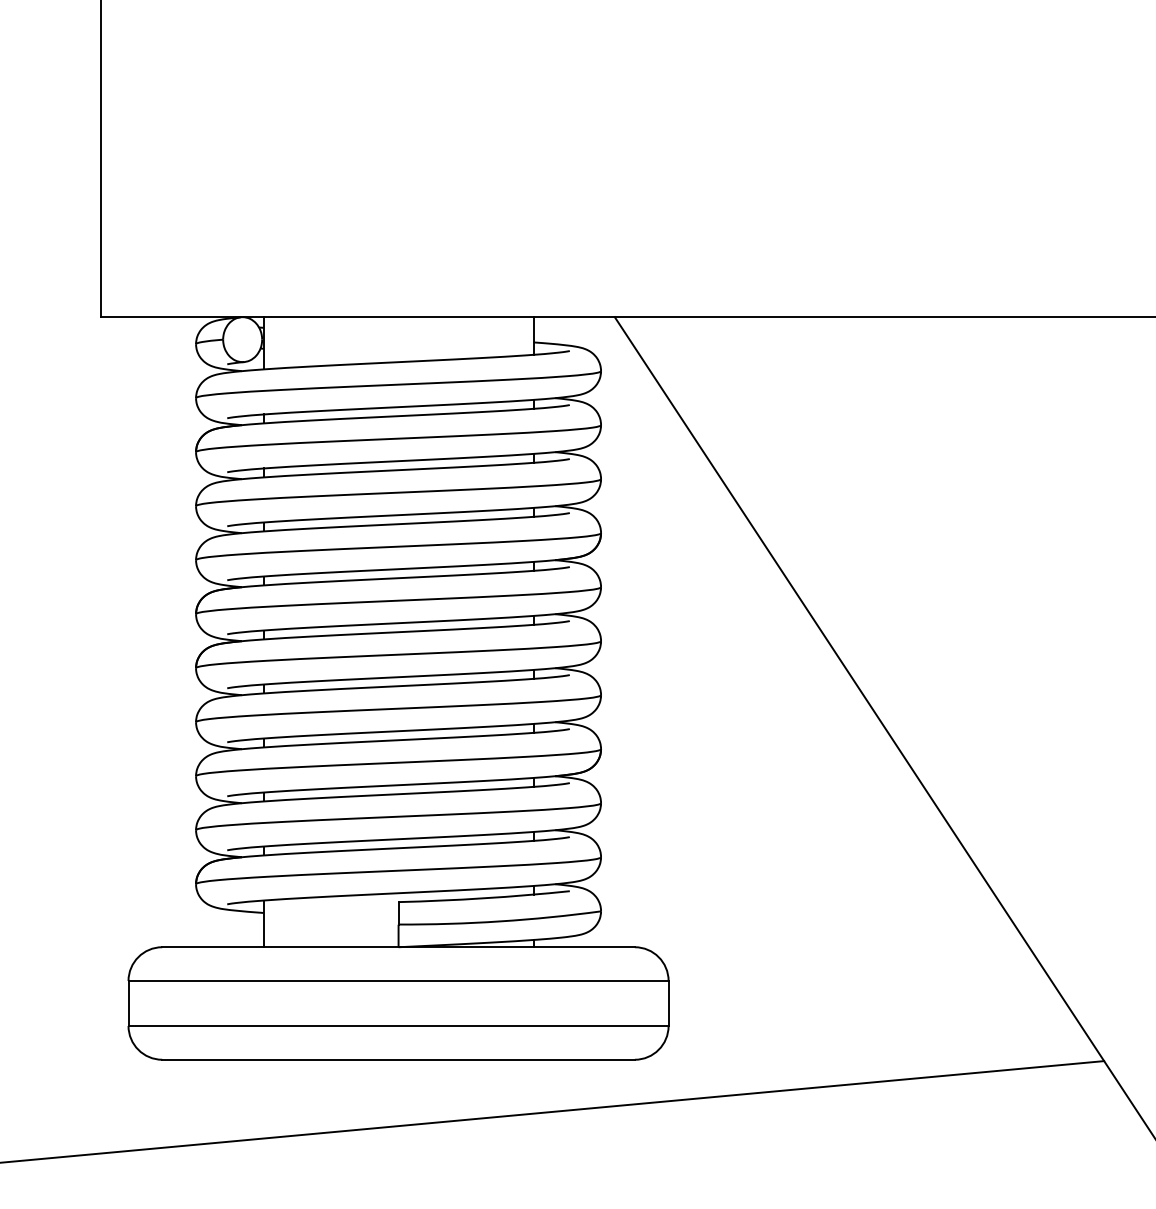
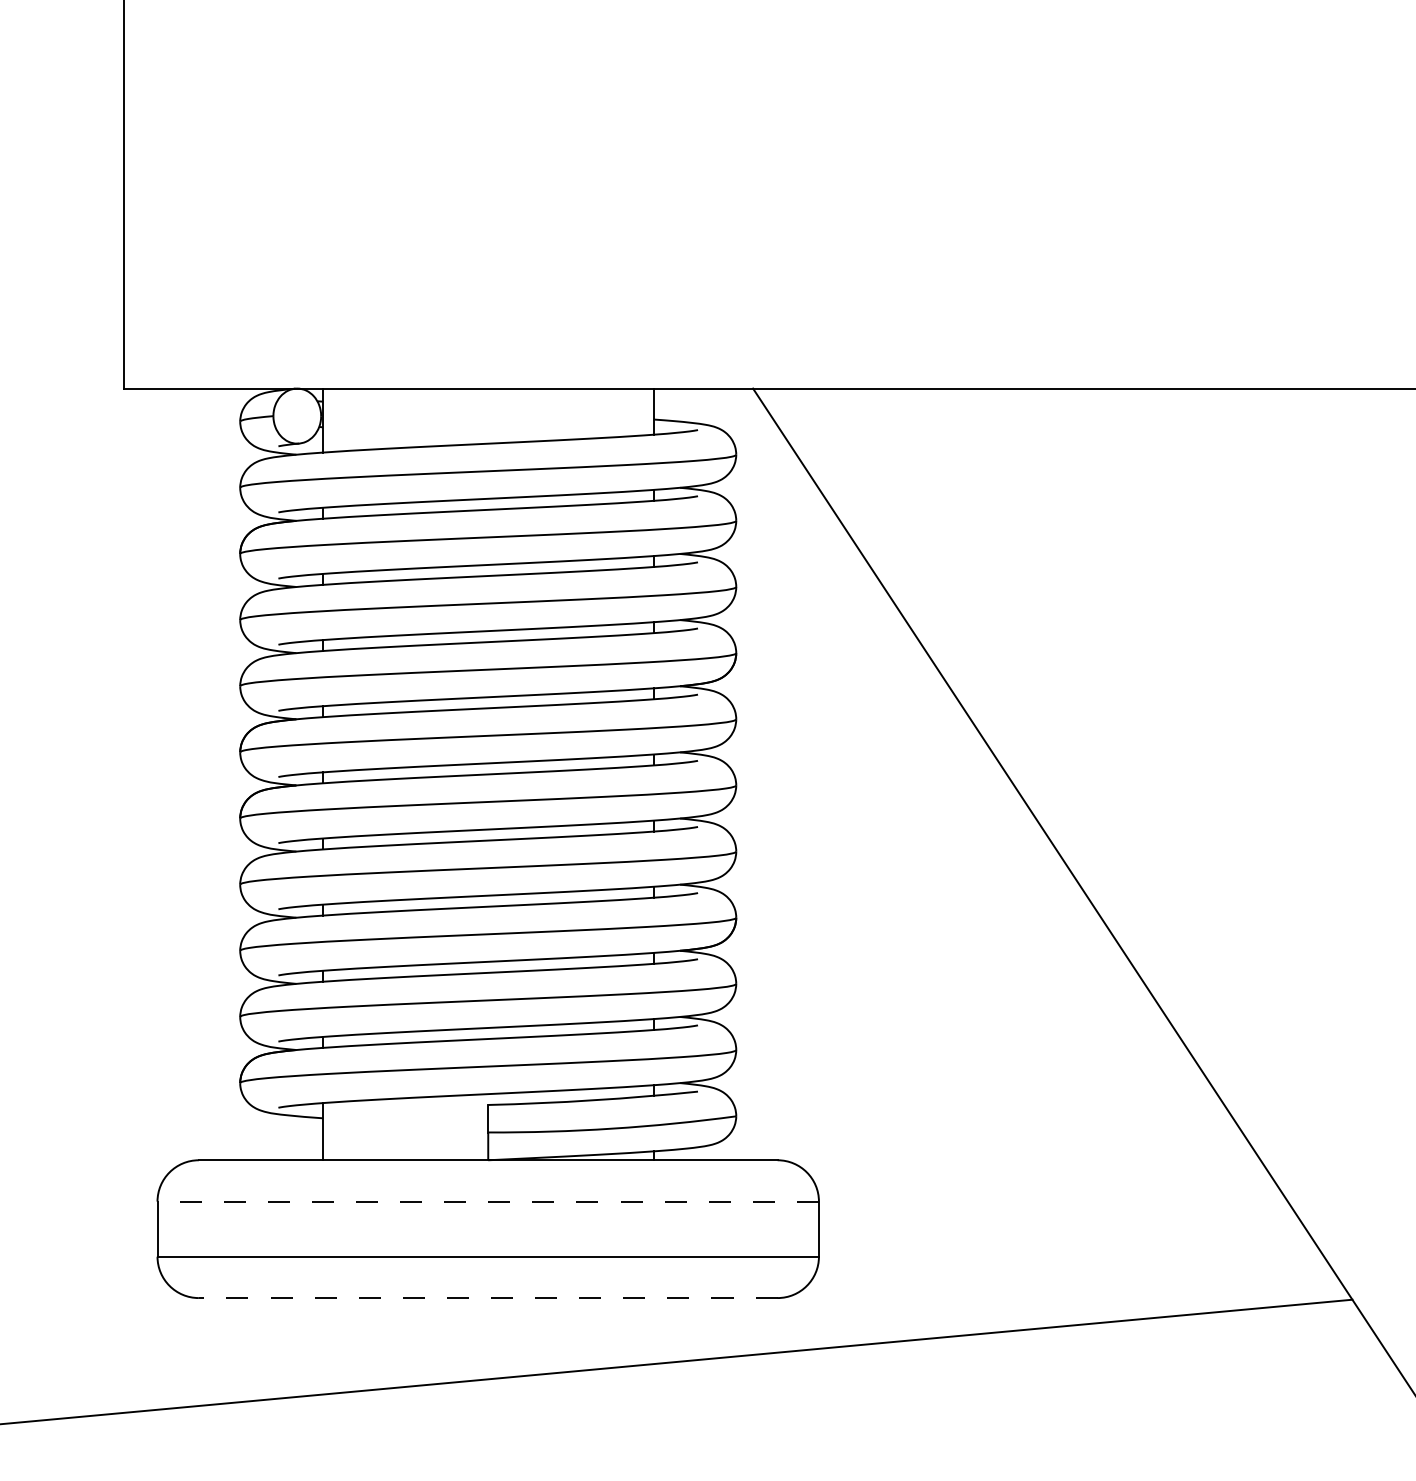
line: (398, 980) -> (488, 1201), solid -> dashed
line: (397, 1060) -> (487, 1298), solid -> dashed

